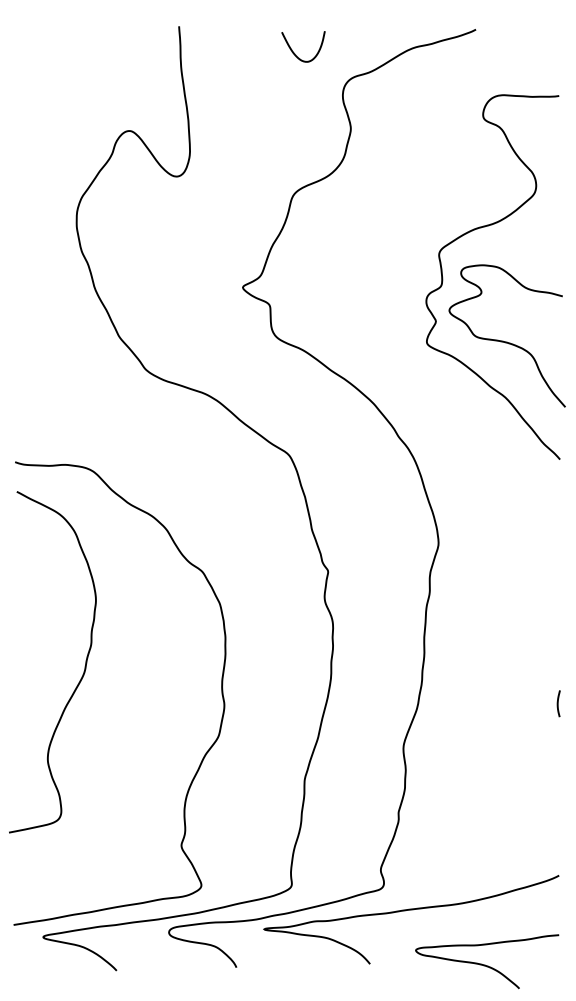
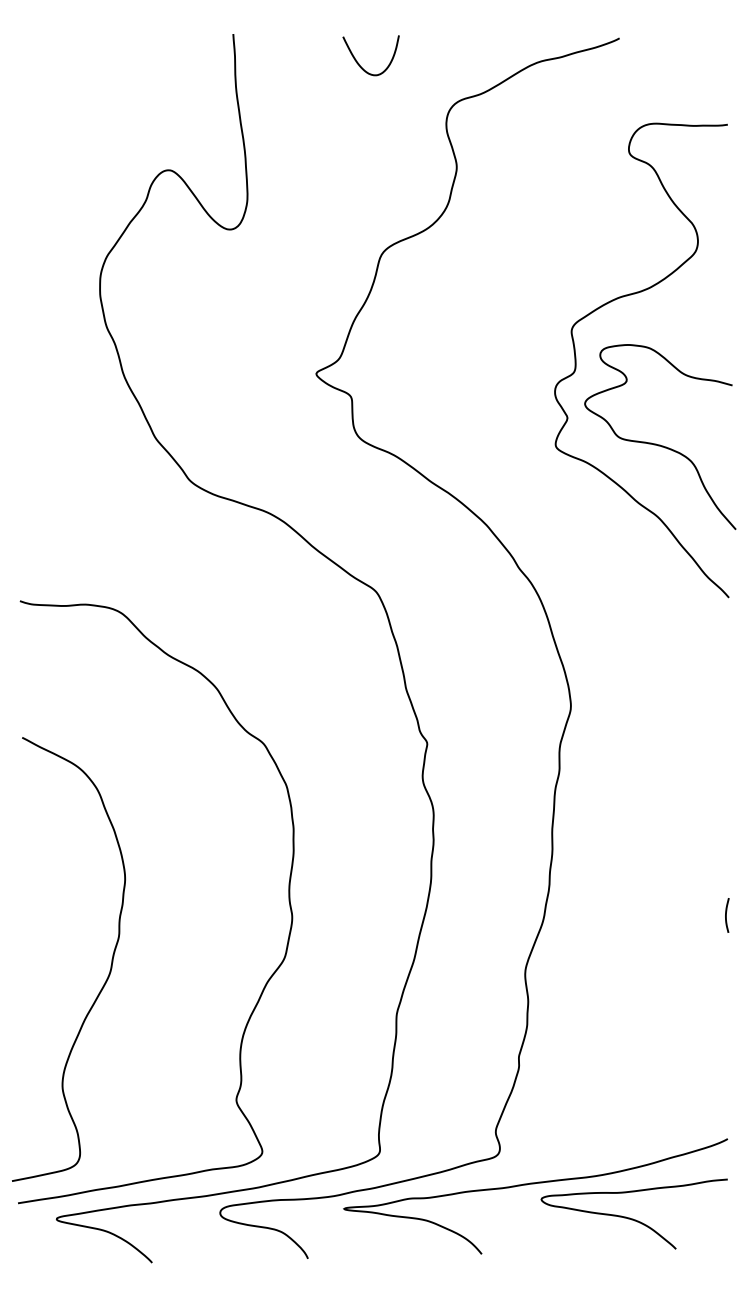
curve: (294, 52) -> (359, 63), moved
curve: (84, 666) -> (110, 965), moved
curve: (486, 965) -> (633, 1218), moved

